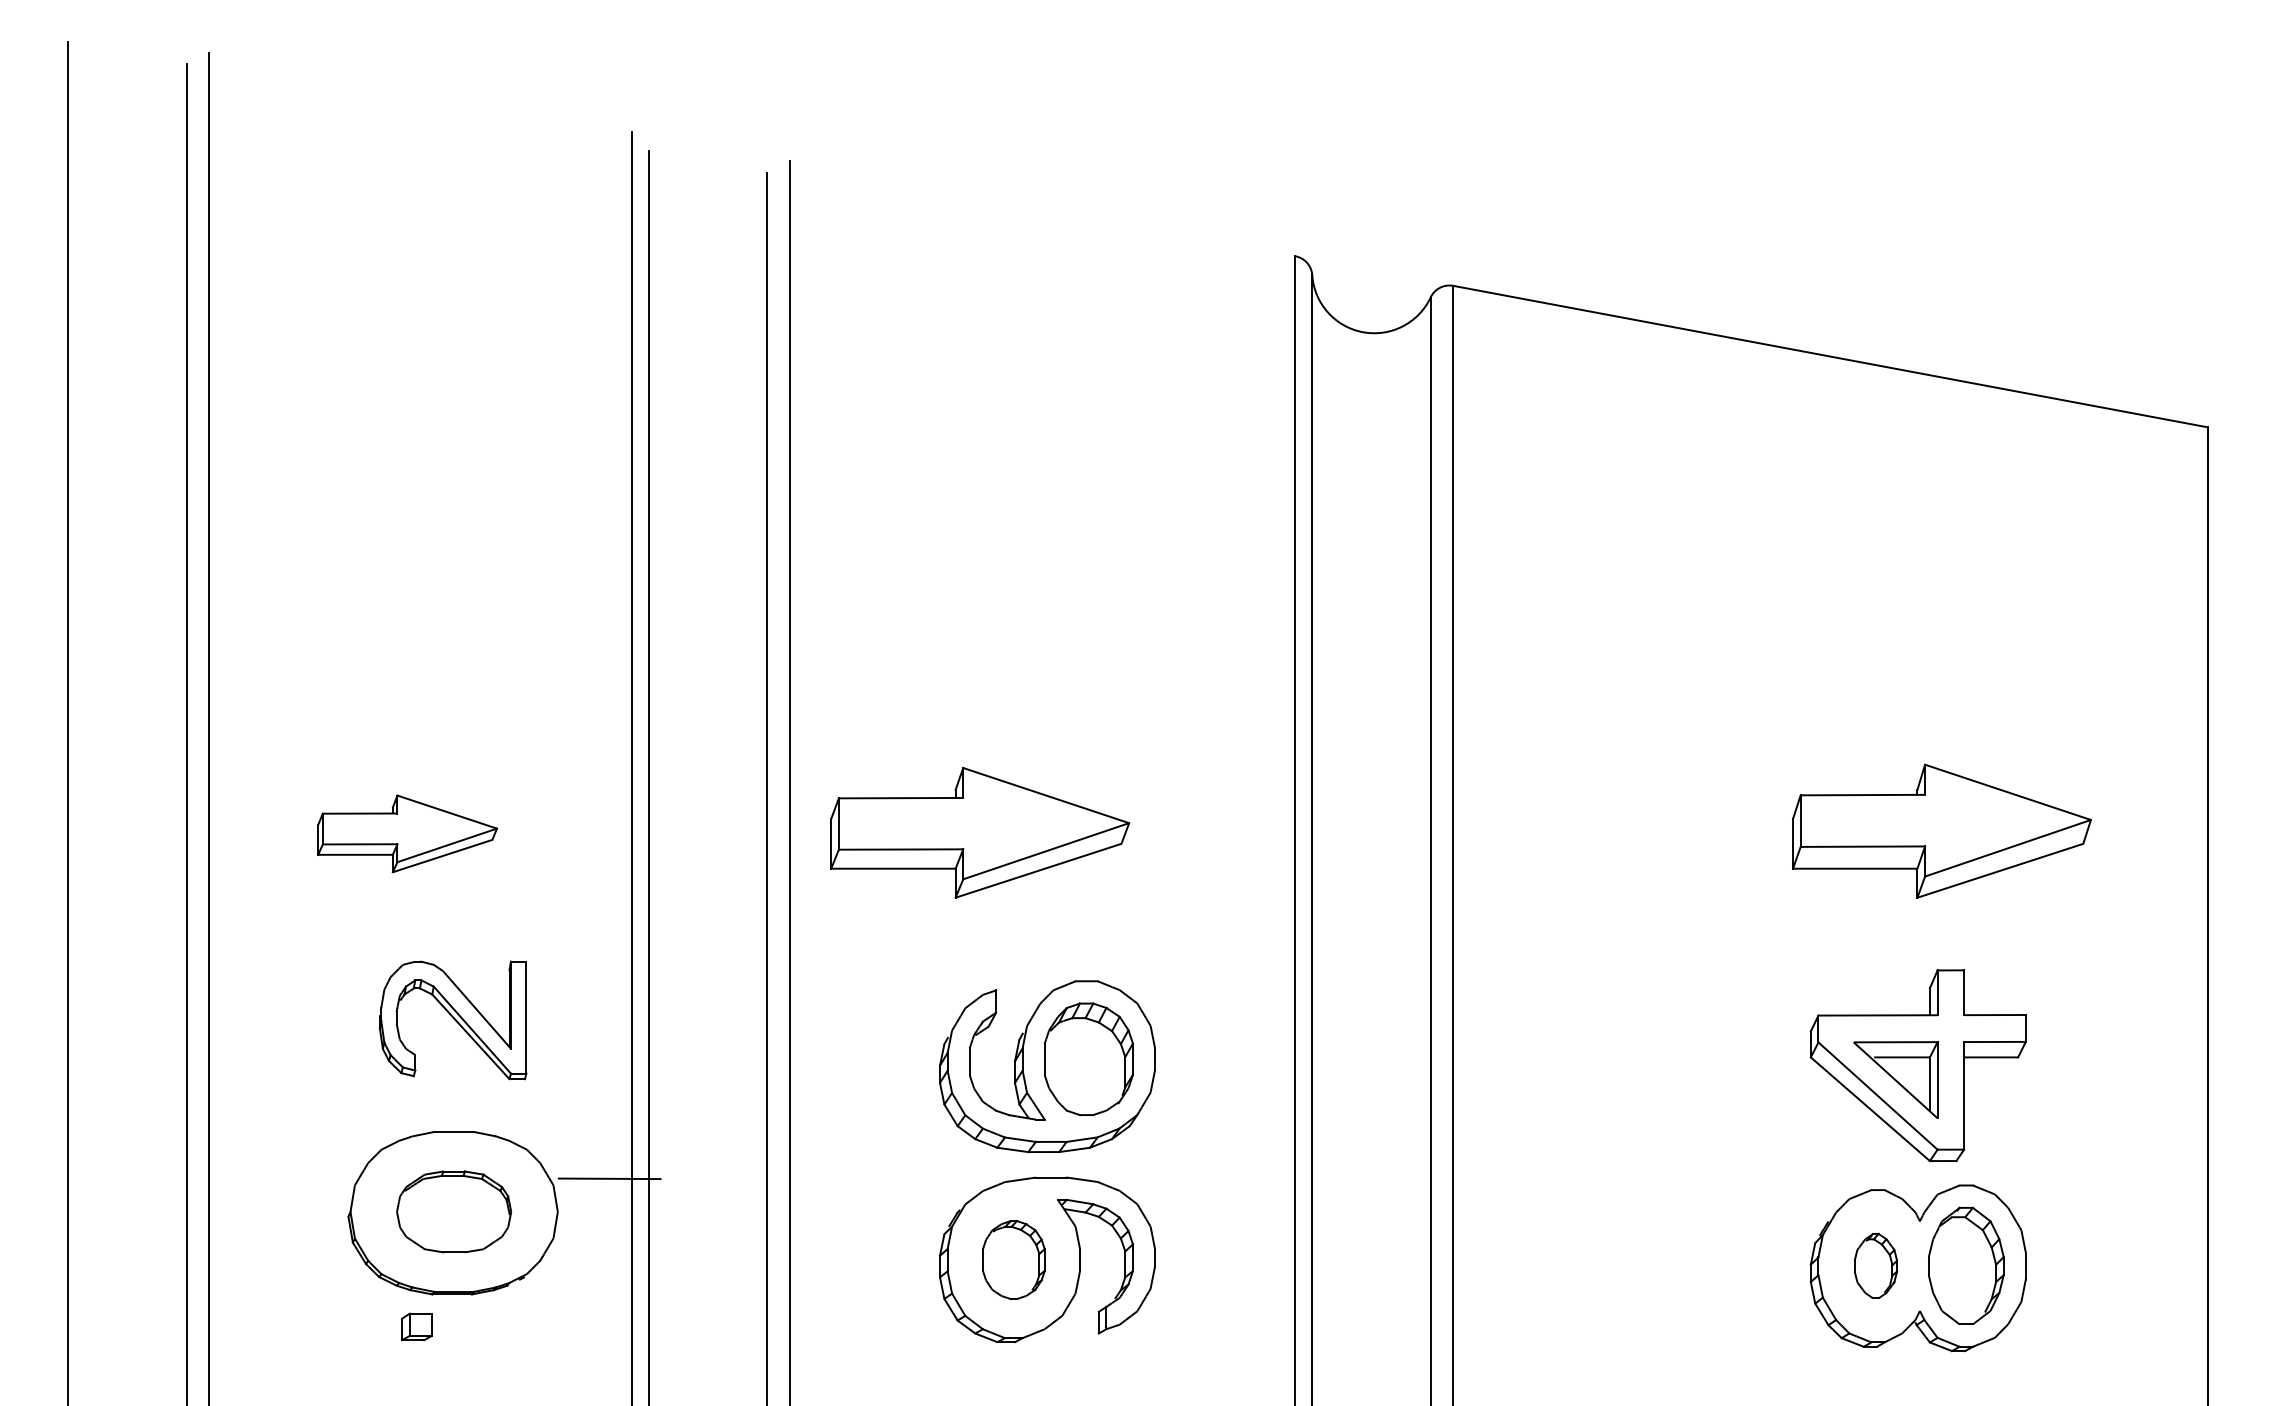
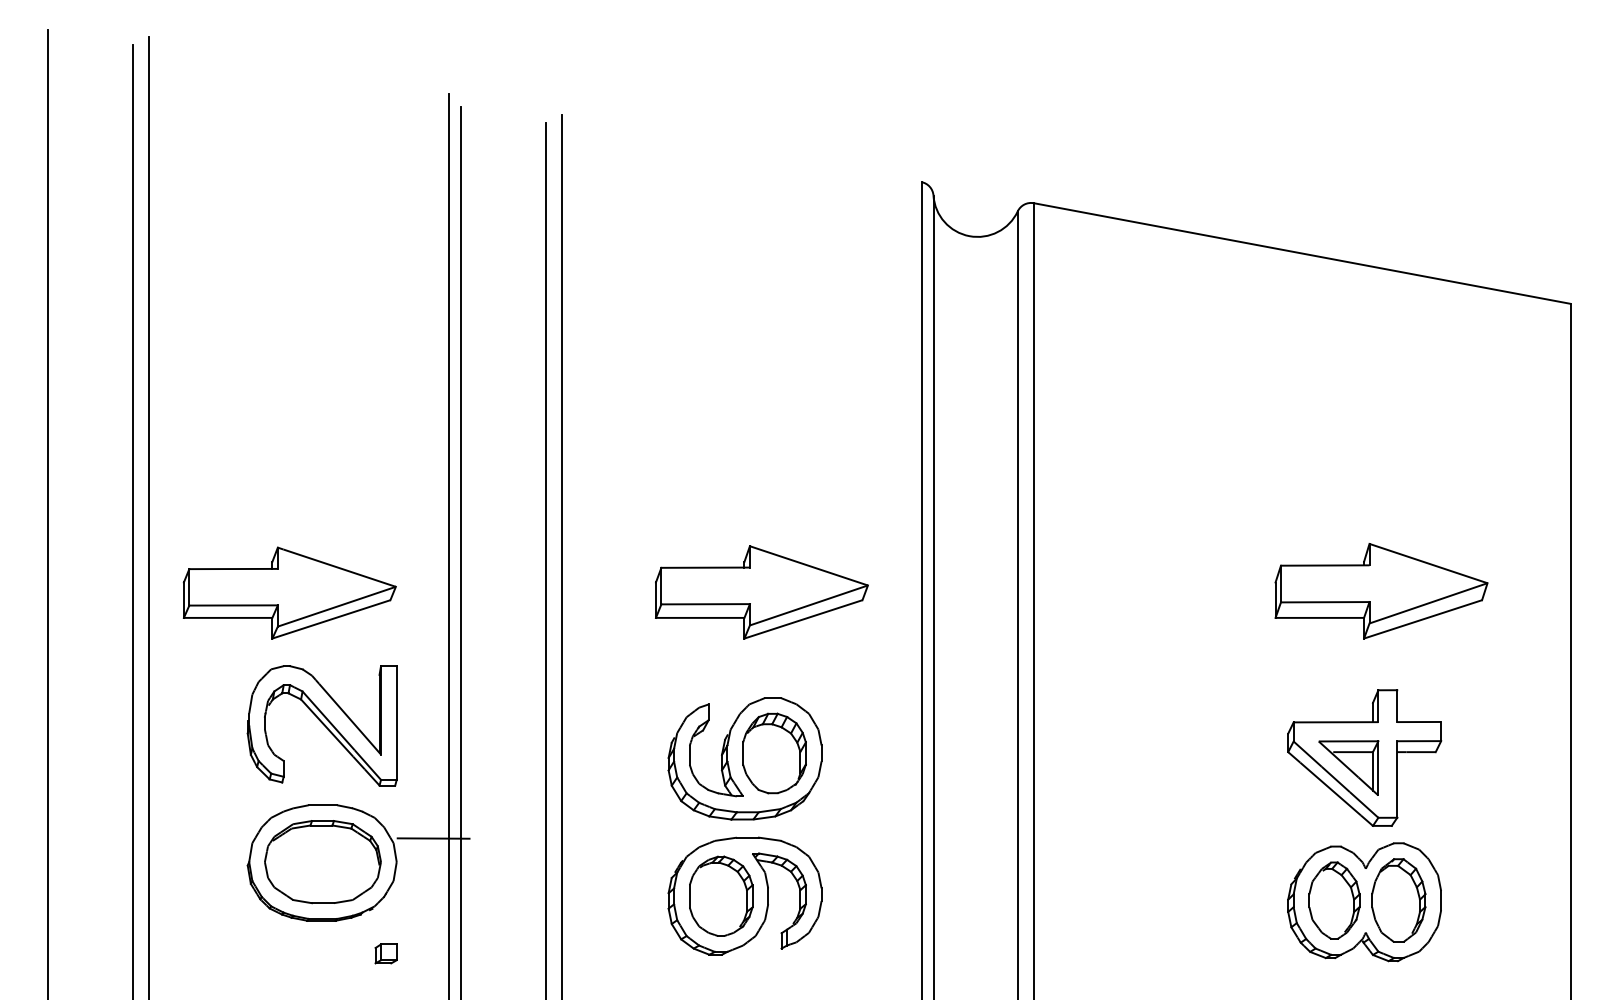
part: (980, 832) -> (762, 592), moved
part: (407, 833) -> (289, 592), size x1.67
part: (452, 1020) -> (321, 725), size x1.43
part: (453, 1211) -> (322, 861), size x1.43
part: (1013, 1259) -> (720, 895), size x1.43
part: (1875, 1265) -> (1334, 900), size x1.67
part: (416, 1326) -> (385, 953), moved

